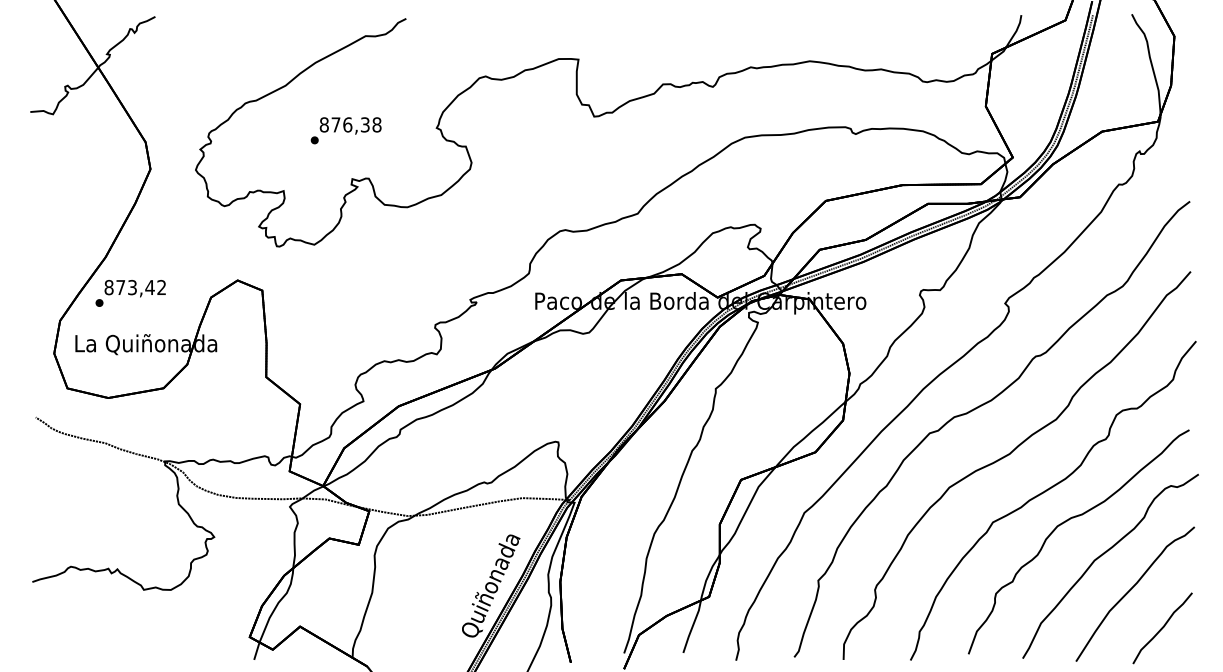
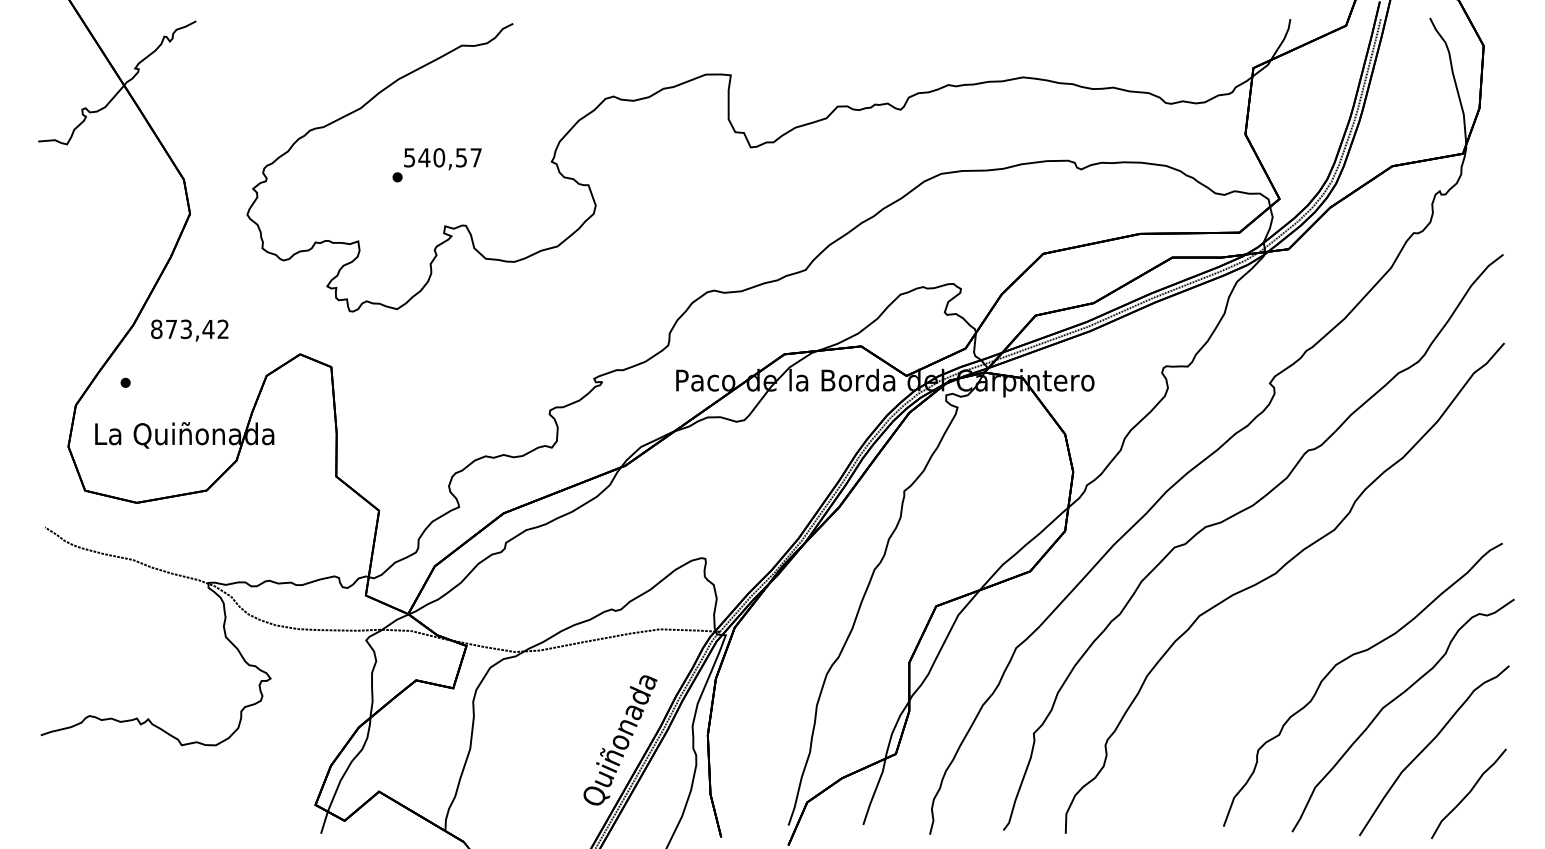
text: (351, 124) -> (443, 157), 876,38 -> 540,57
text: (135, 288) -> (189, 330), moved
part: (1046, 491) -> (1321, 621), removed

